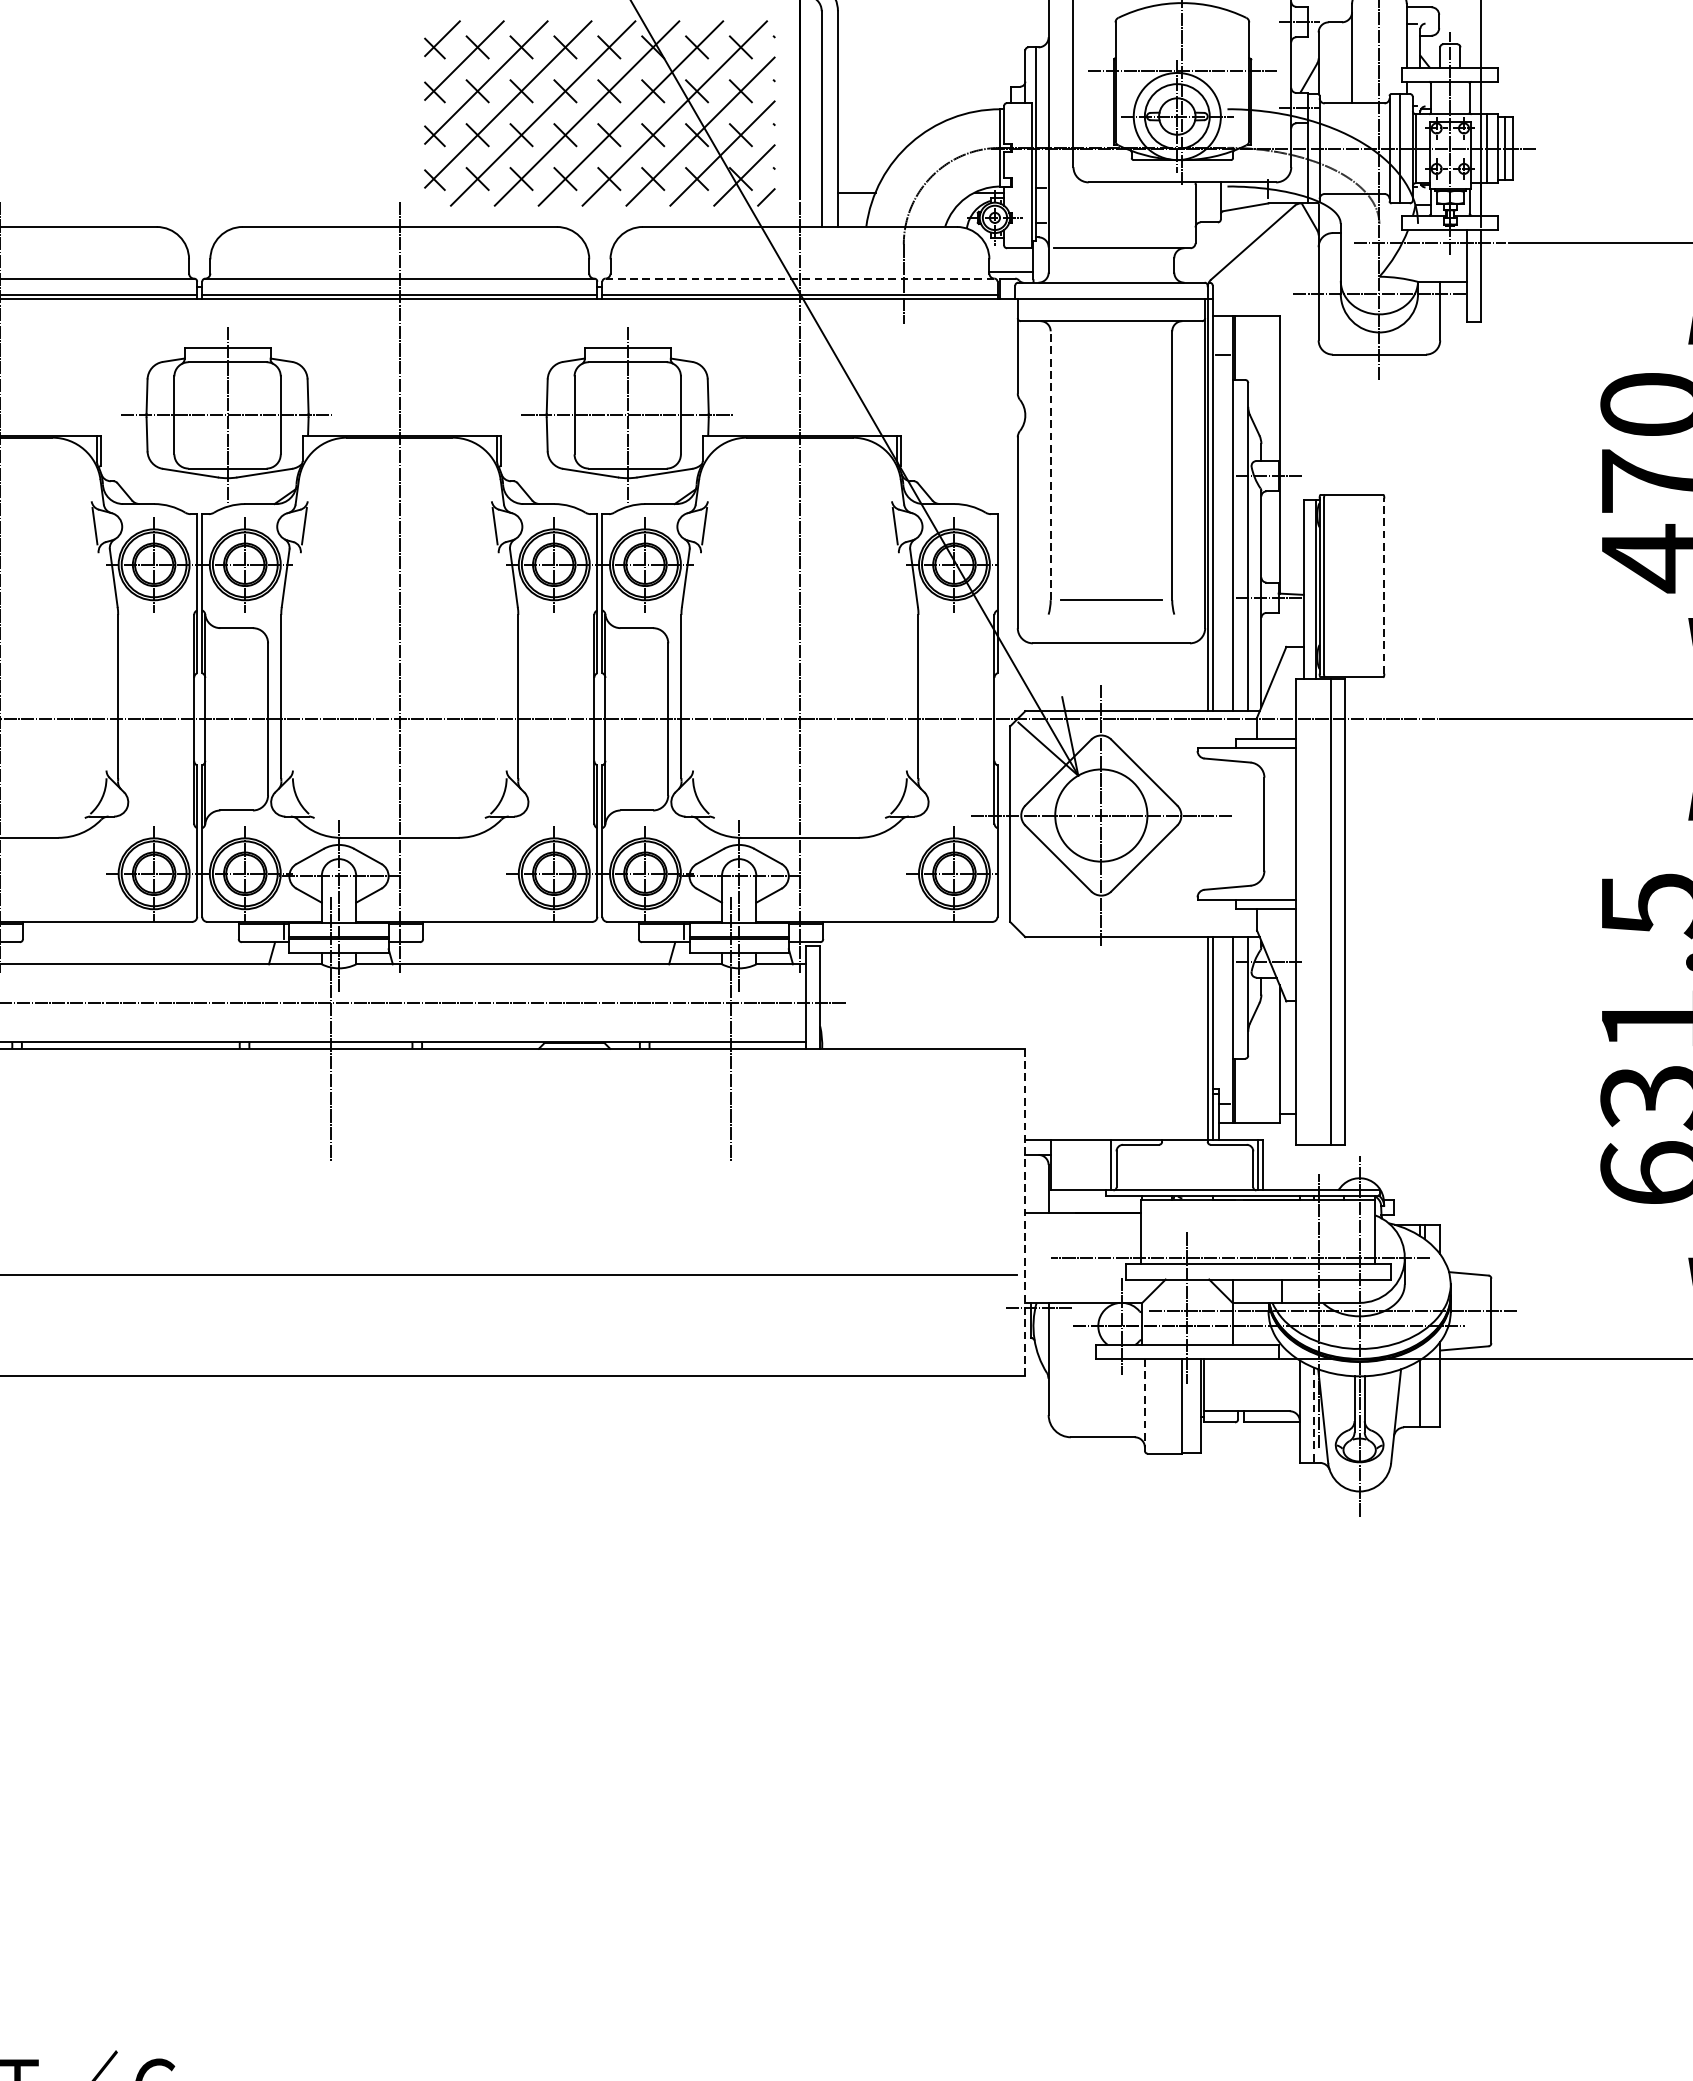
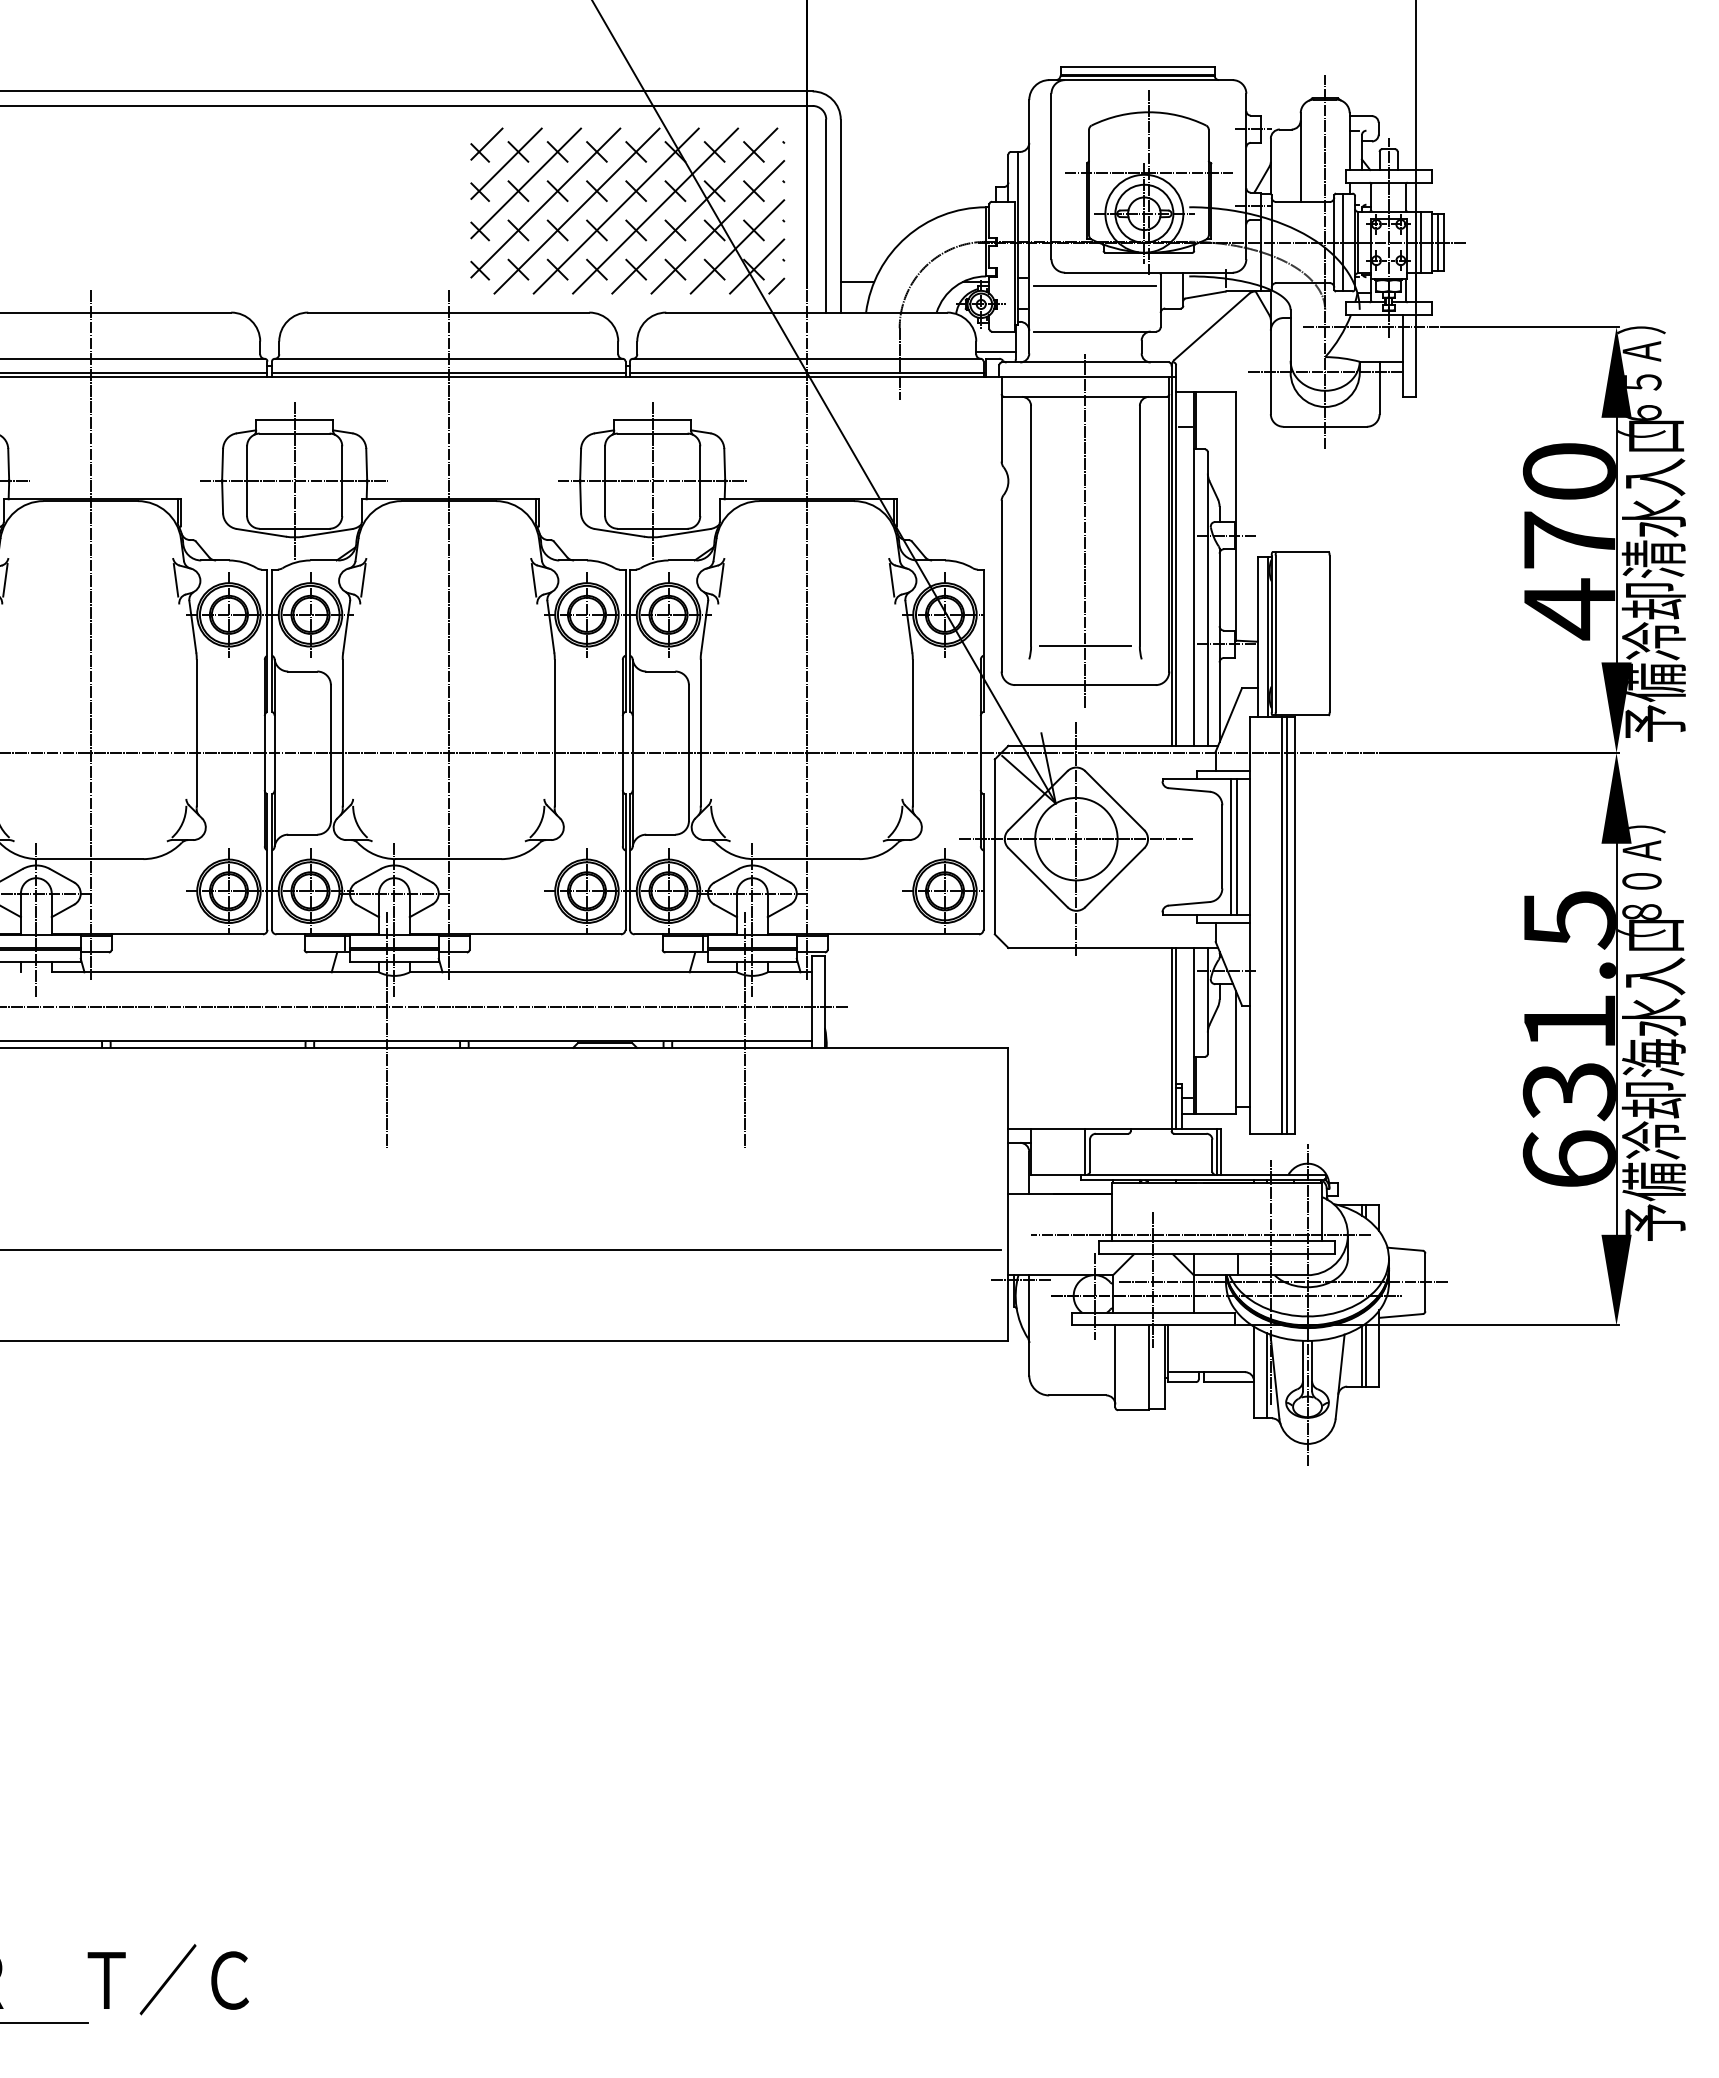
line: (1121, 197) -> (1094, 286), added
line: (799, 278) -> (806, 358), dashed -> solid
line: (1051, 464) -> (1031, 525), dashed -> solid
line: (1111, 470) -> (1085, 530), added
line: (1384, 585) -> (1329, 633), dashed -> solid
line: (1273, 823) -> (1230, 846), added
line: (1280, 823) -> (1236, 846), added
line: (1336, 910) -> (1286, 924), added
line: (1025, 1212) -> (1008, 1194), dashed -> solid
line: (1424, 1391) -> (1365, 1354), added
line: (1145, 1404) -> (1115, 1366), dashed -> solid
line: (1313, 1414) -> (1266, 1375), dashed -> solid

